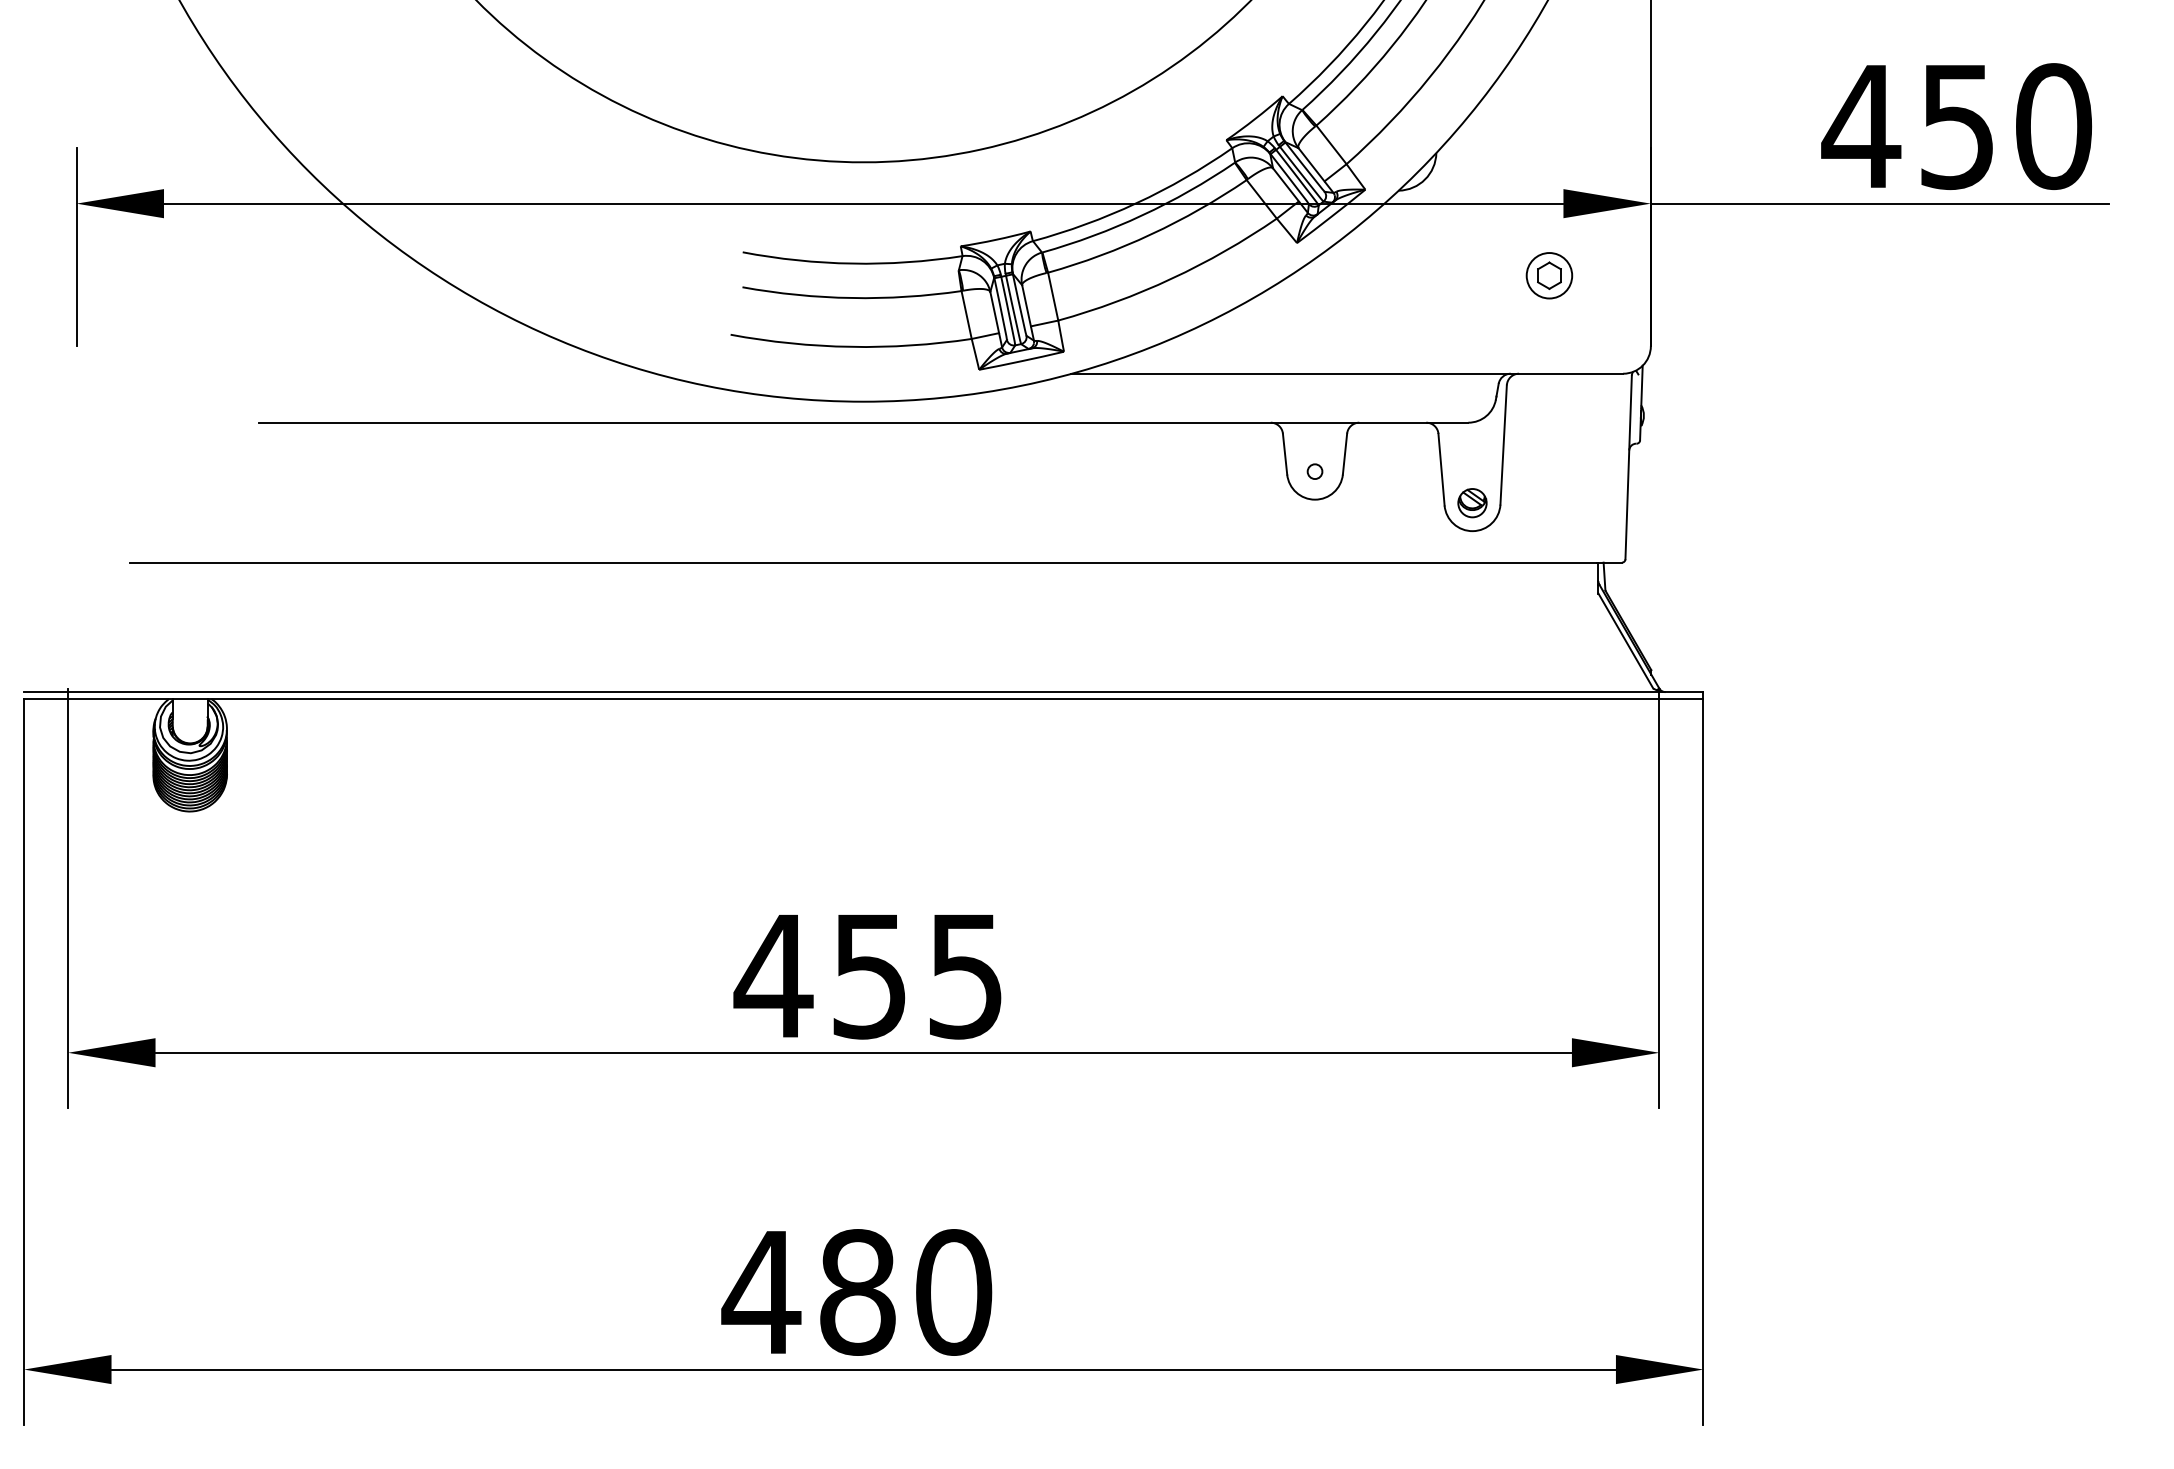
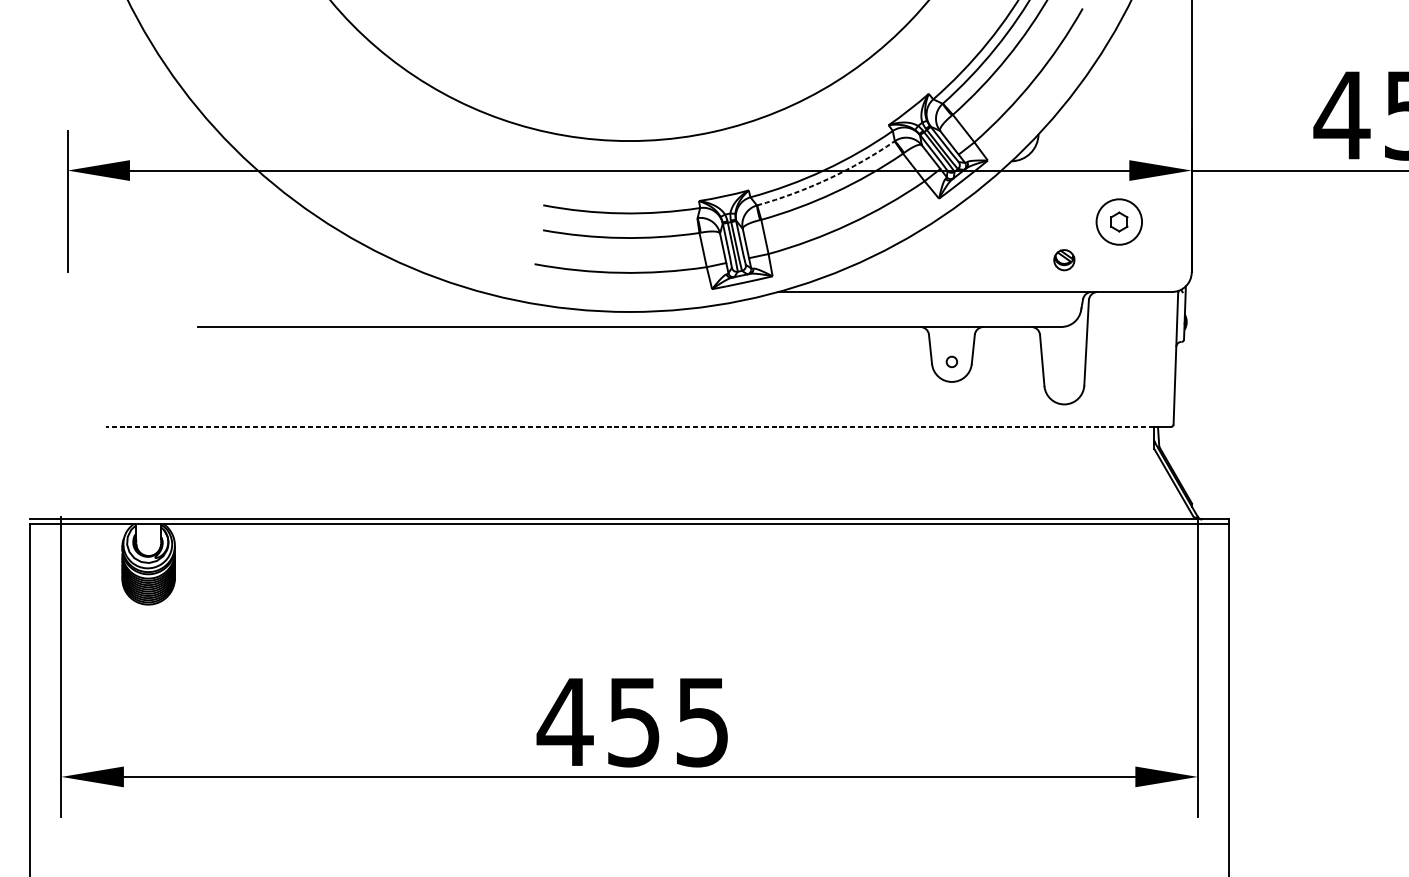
arc: (1142, 215) -> (828, 179), solid -> dashed
circle: (1549, 275) -> (1119, 221), size x1.4
part: (1472, 503) -> (1064, 260), moved
line: (863, 562) -> (629, 426), solid -> dashed

